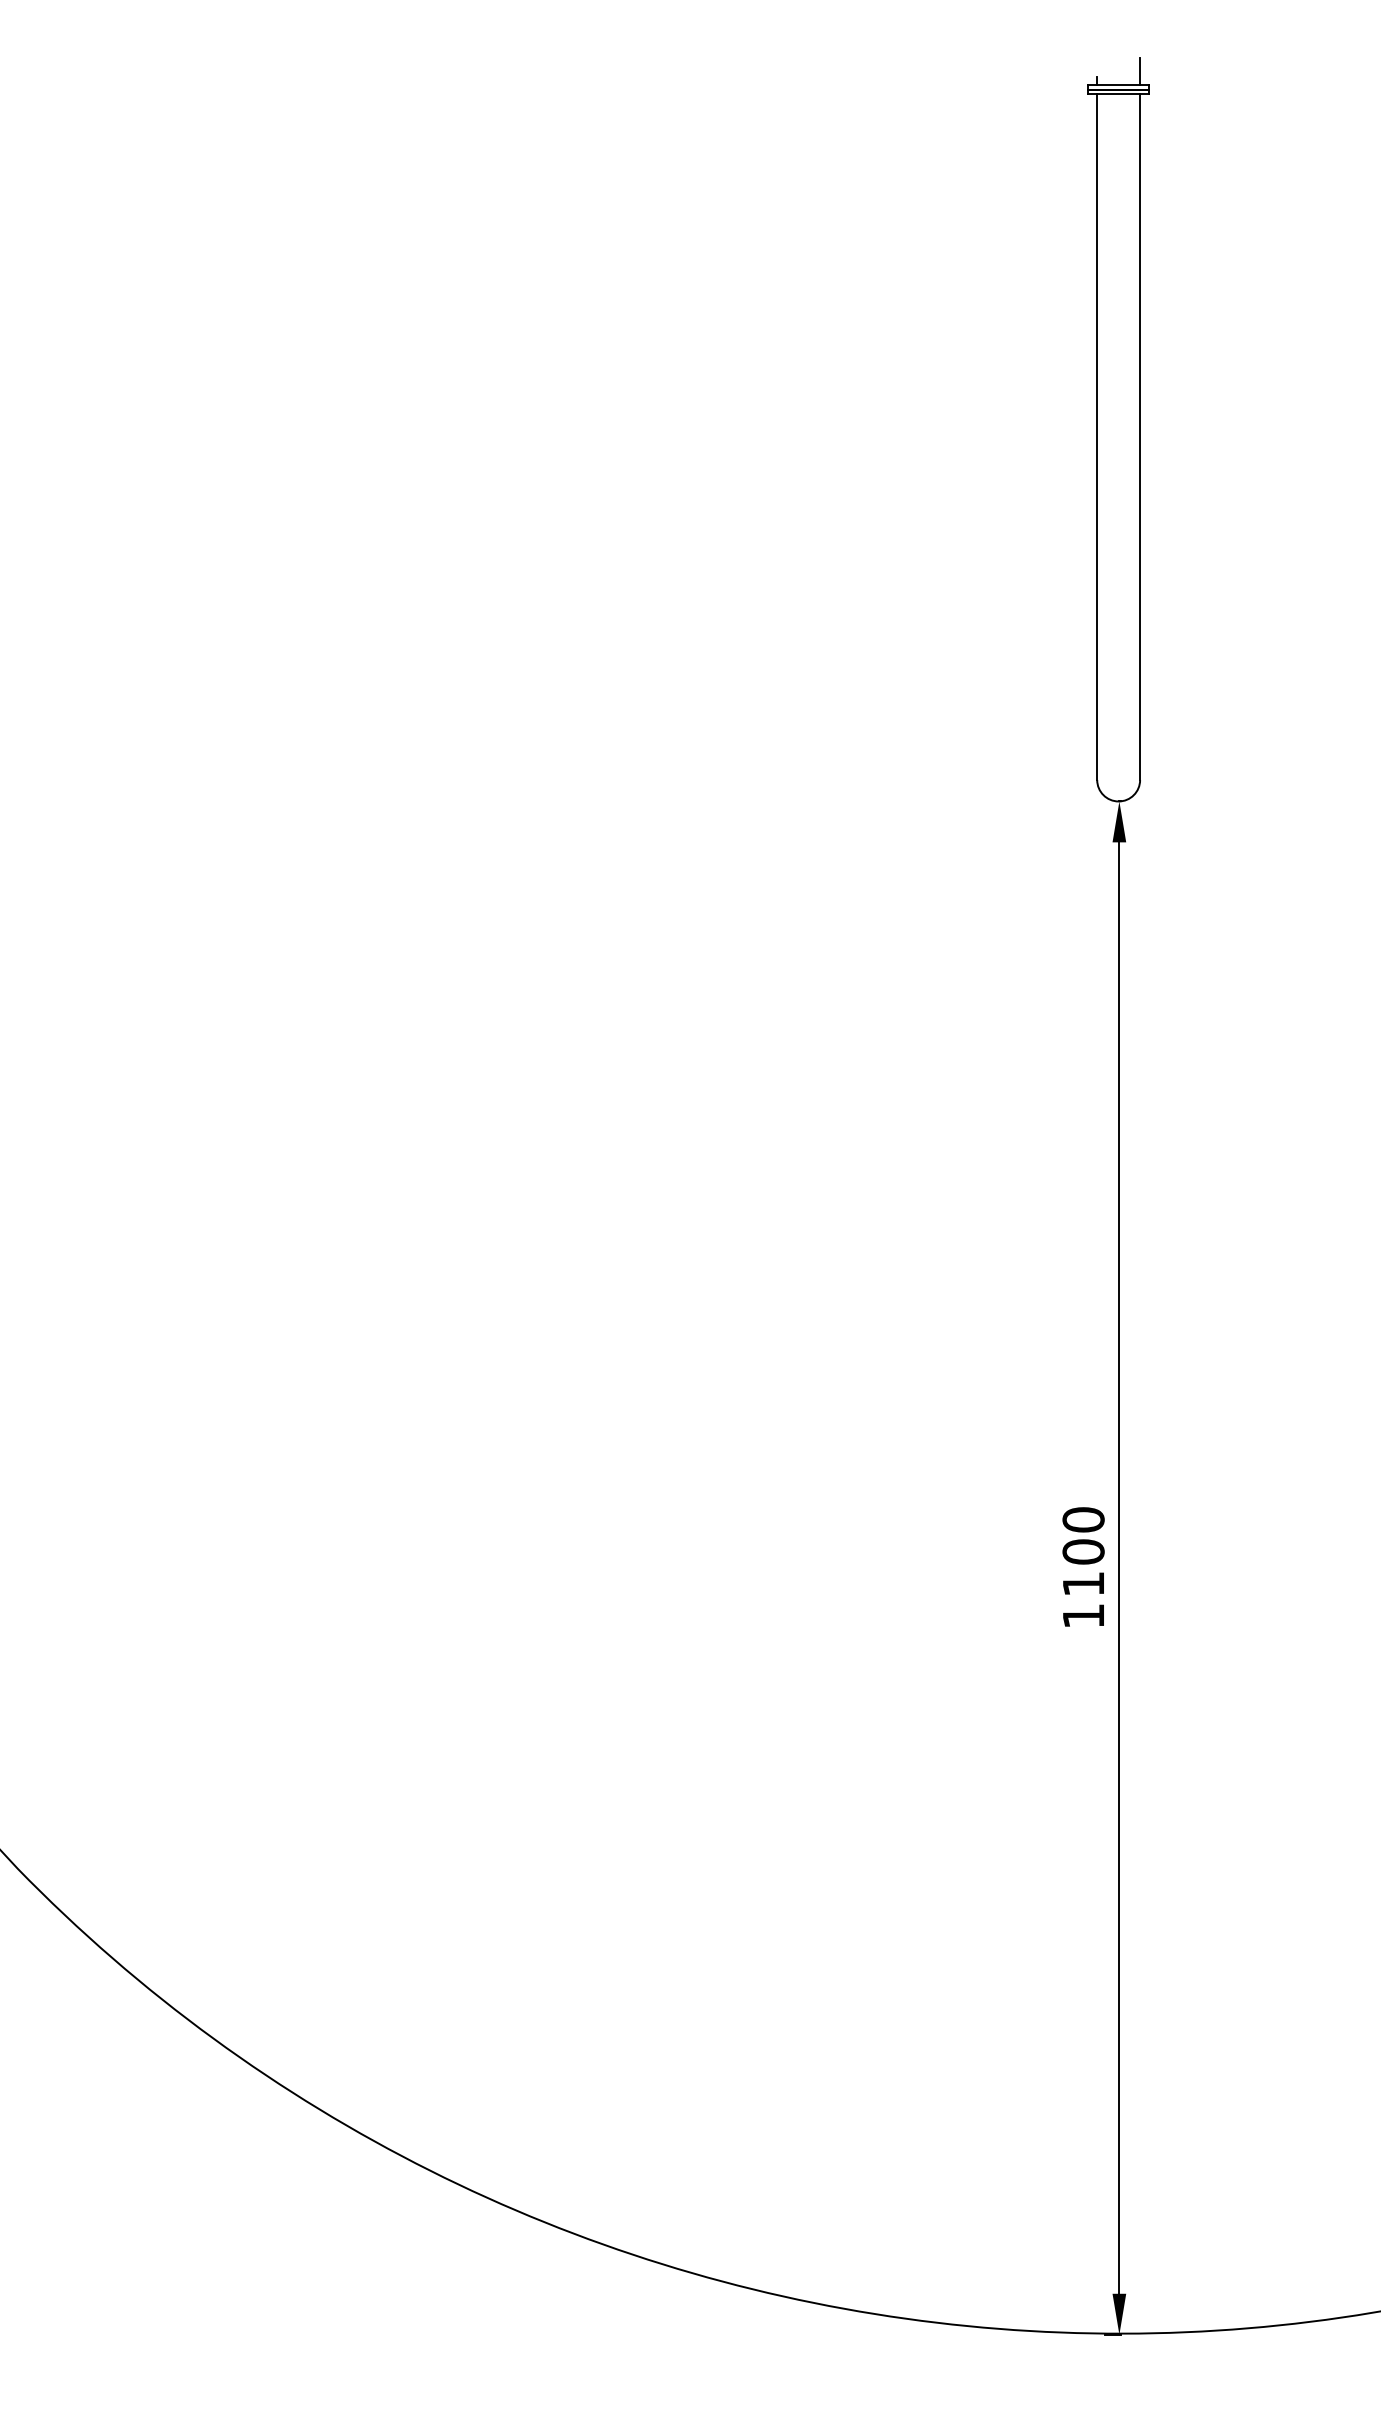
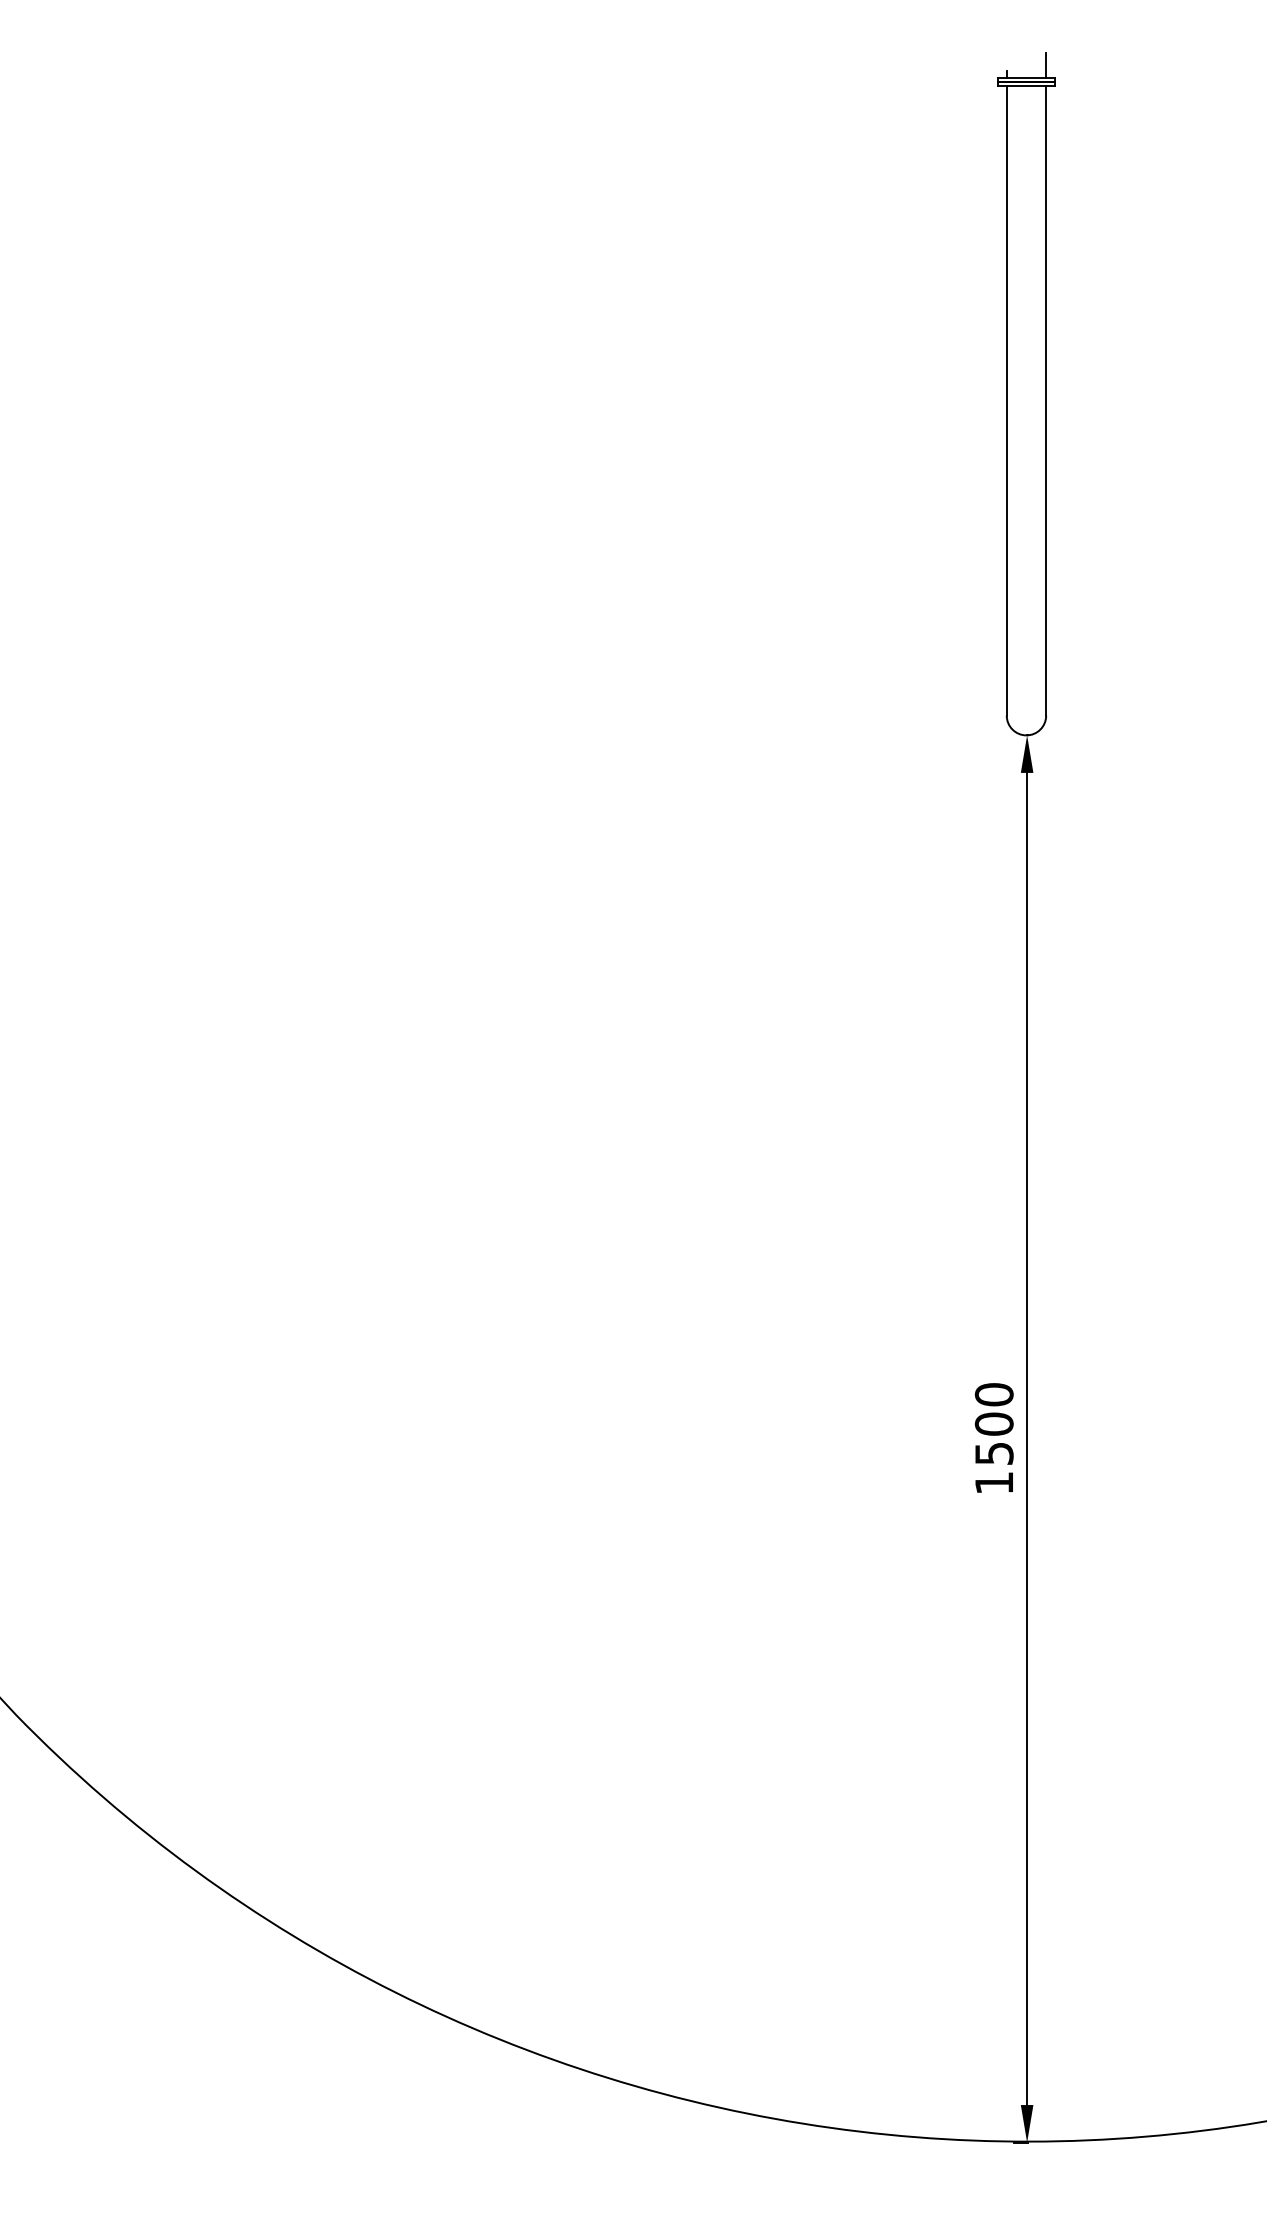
text: (1083, 1584) -> (994, 1454), 1100 -> 1500

